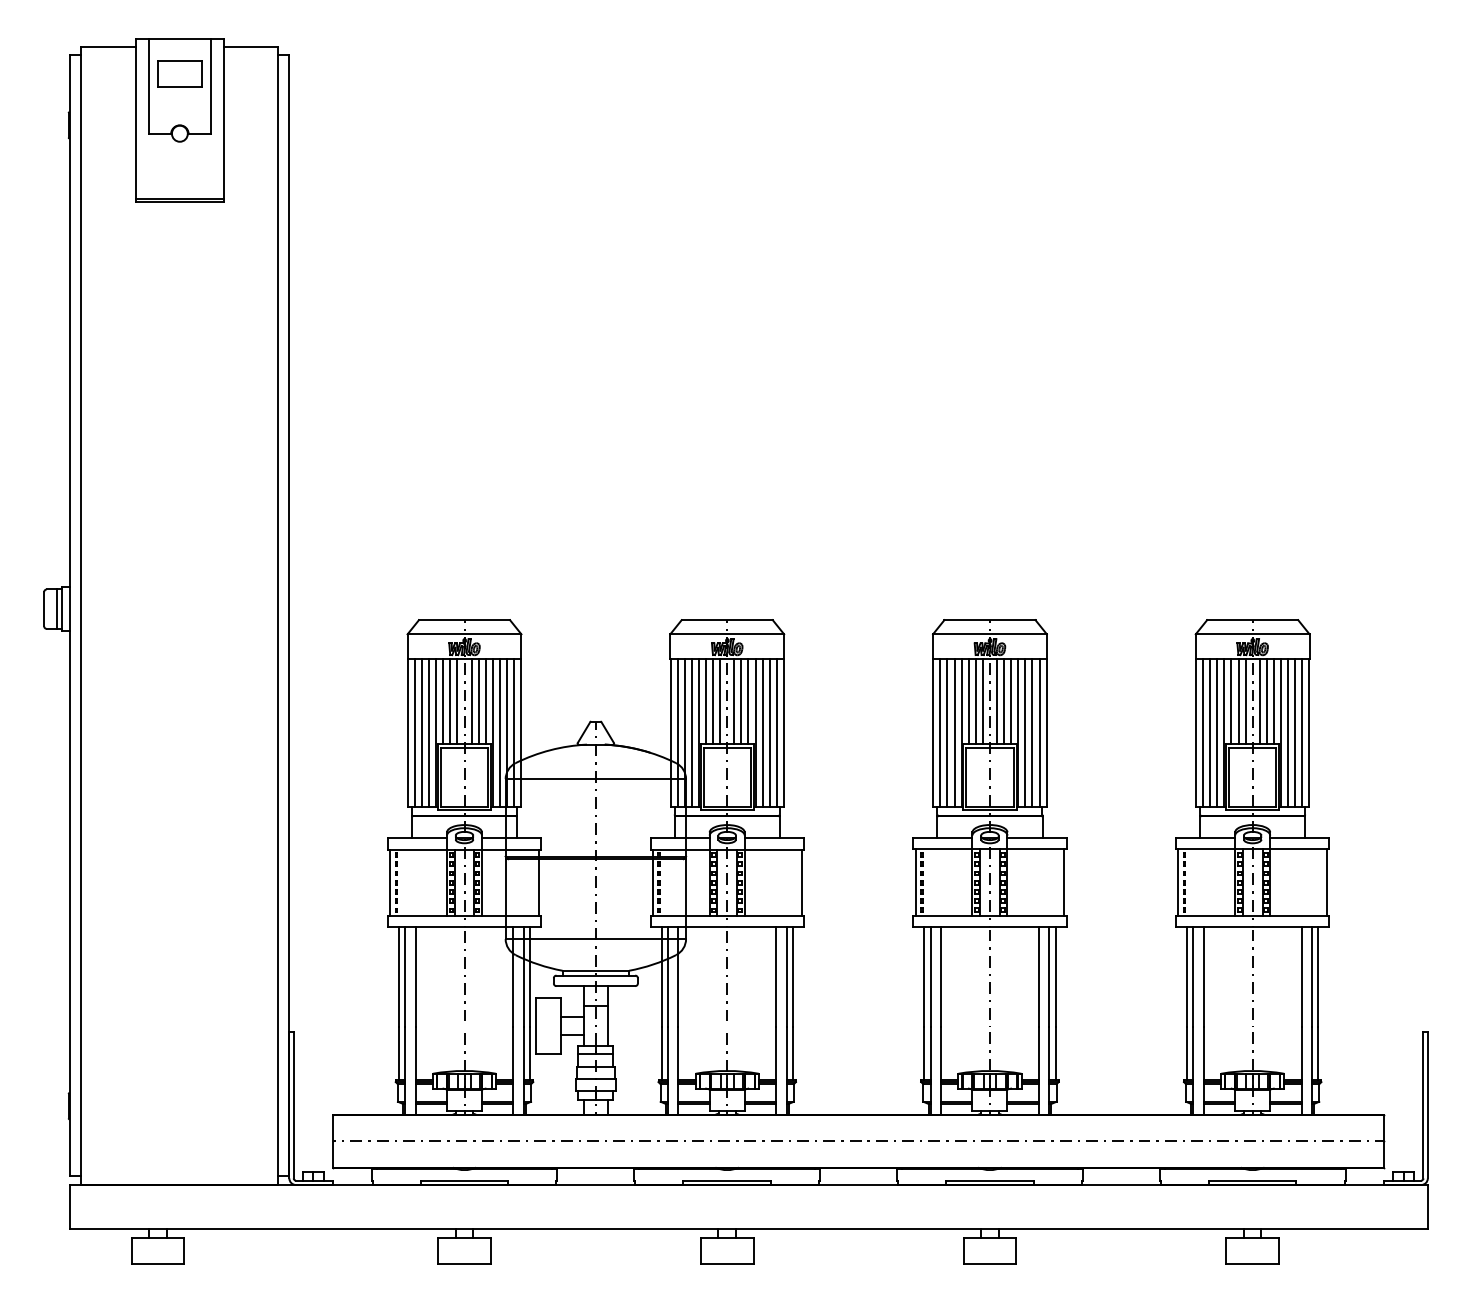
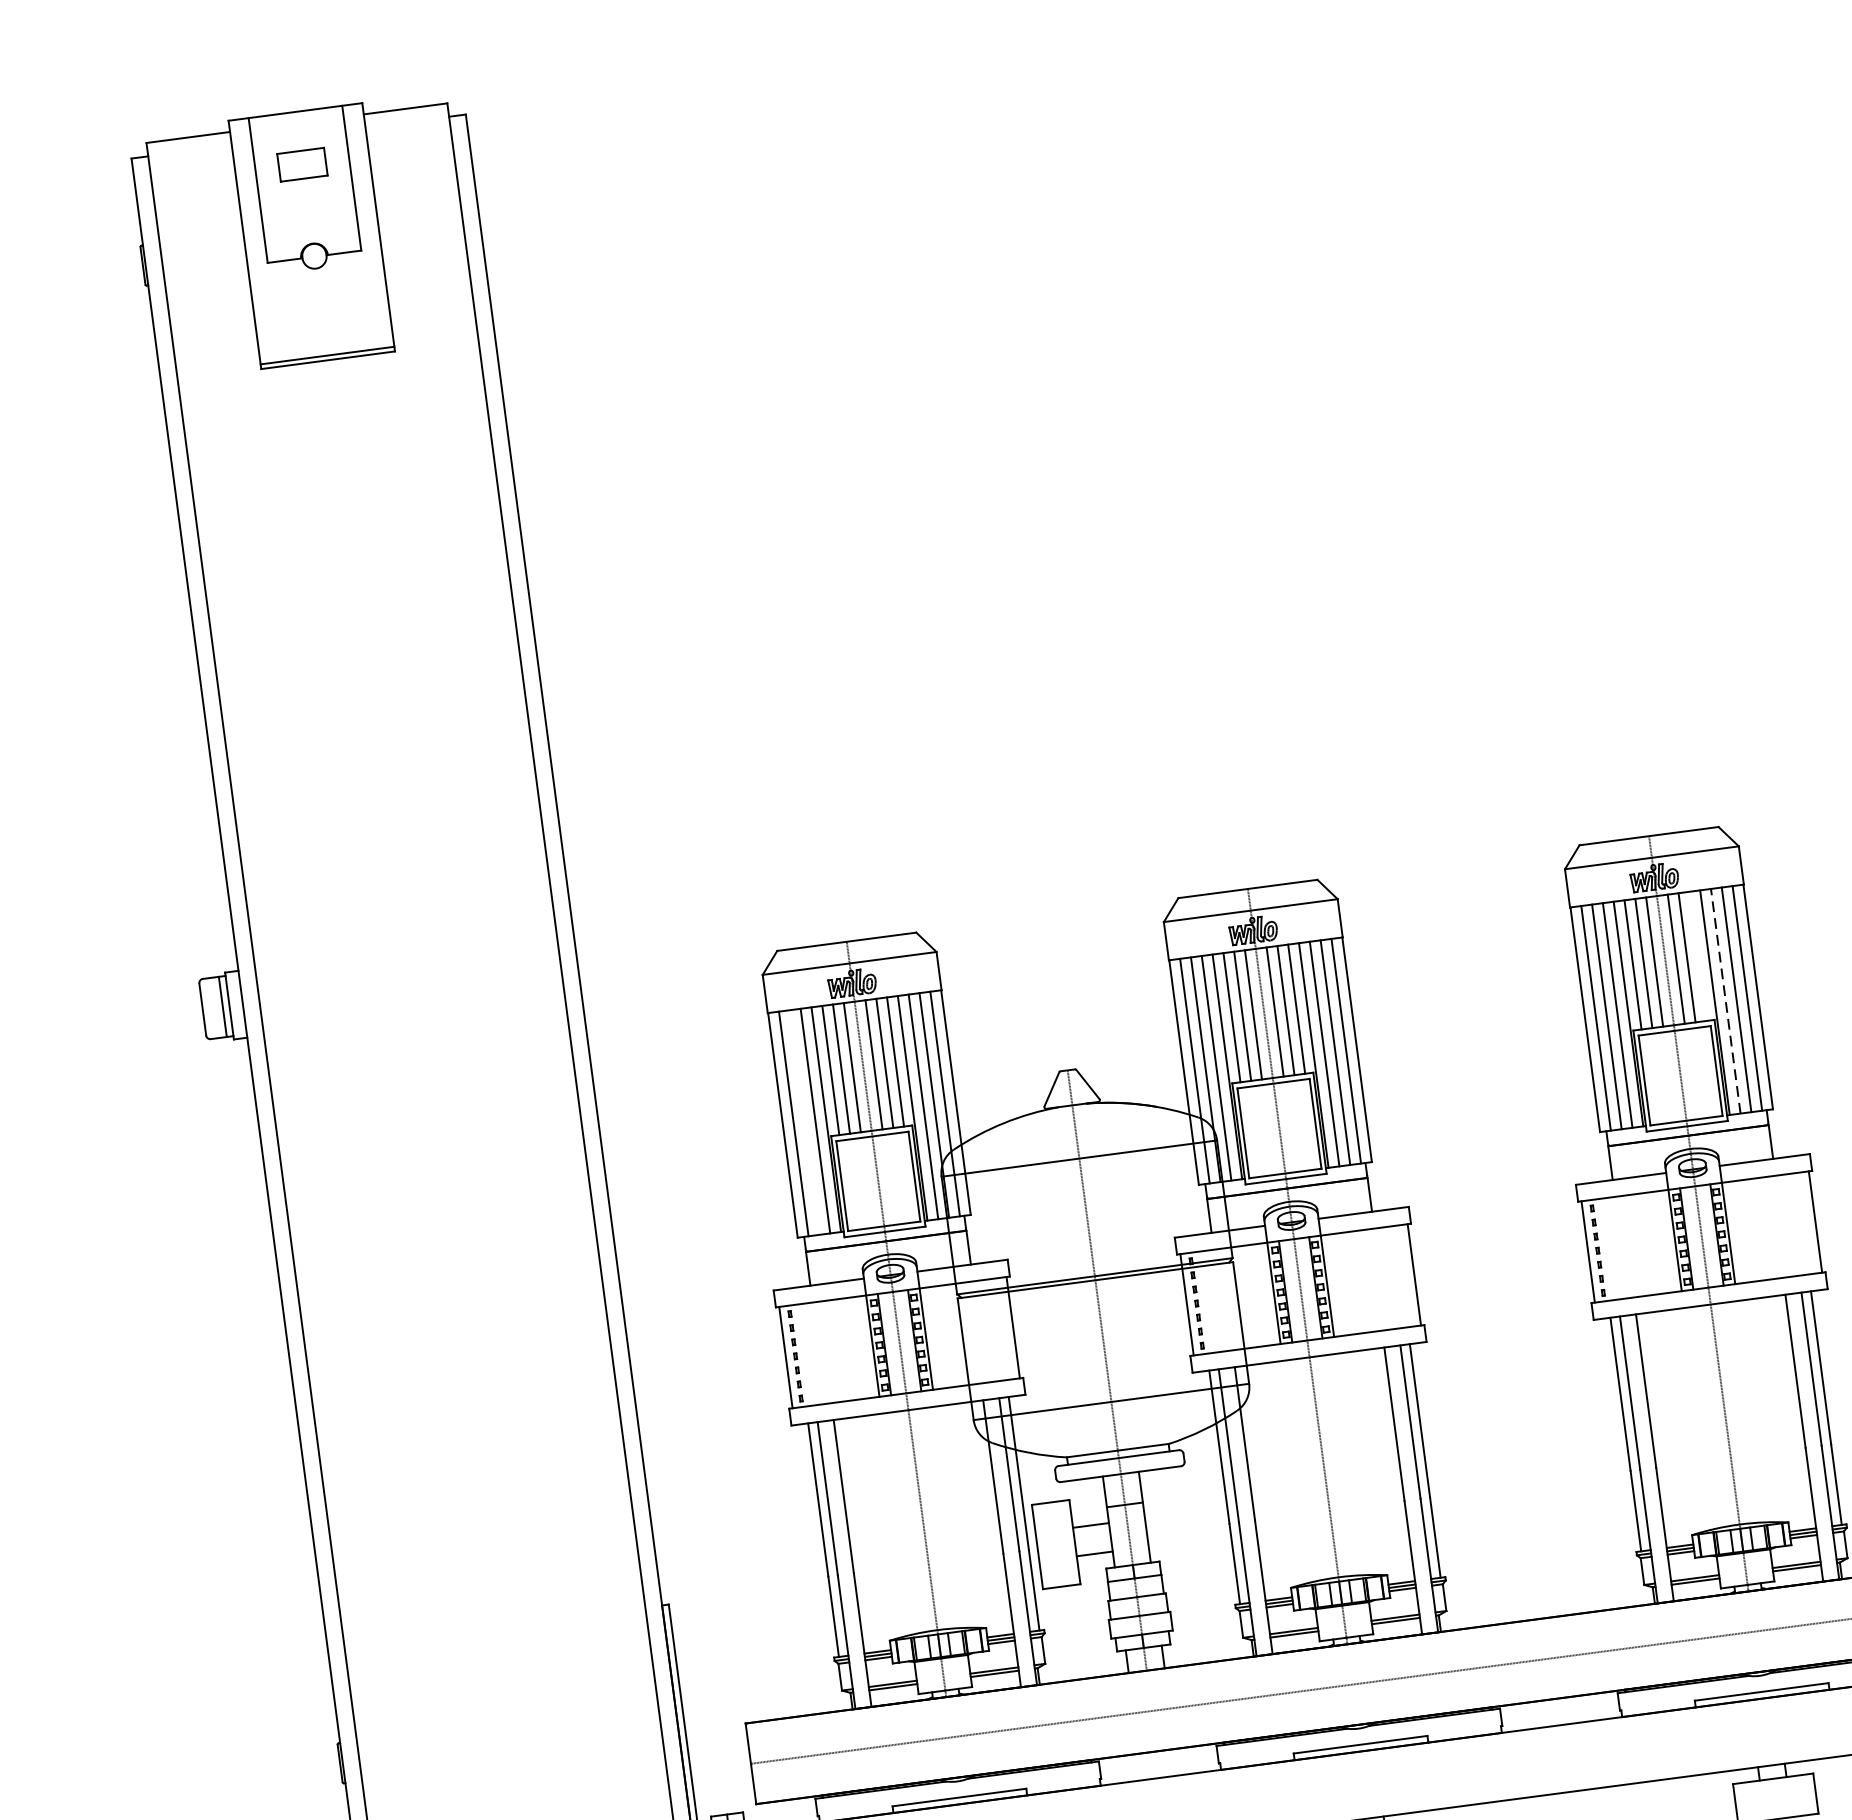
part: (179, 73) -> (301, 164), size x0.7
line: (1011, 701) -> (1698, 956), removed
line: (422, 732) -> (805, 1121), removed
line: (1025, 732) -> (1725, 1000), solid -> dashed

